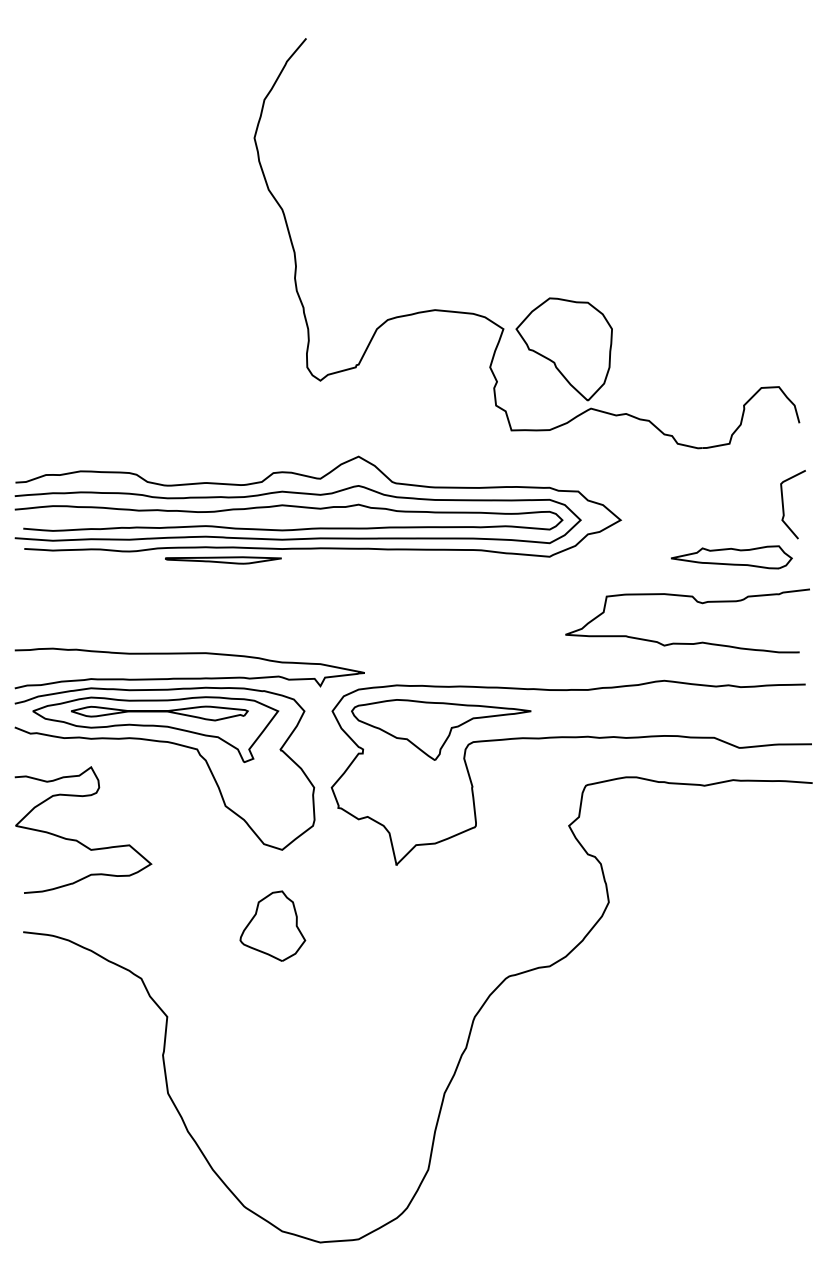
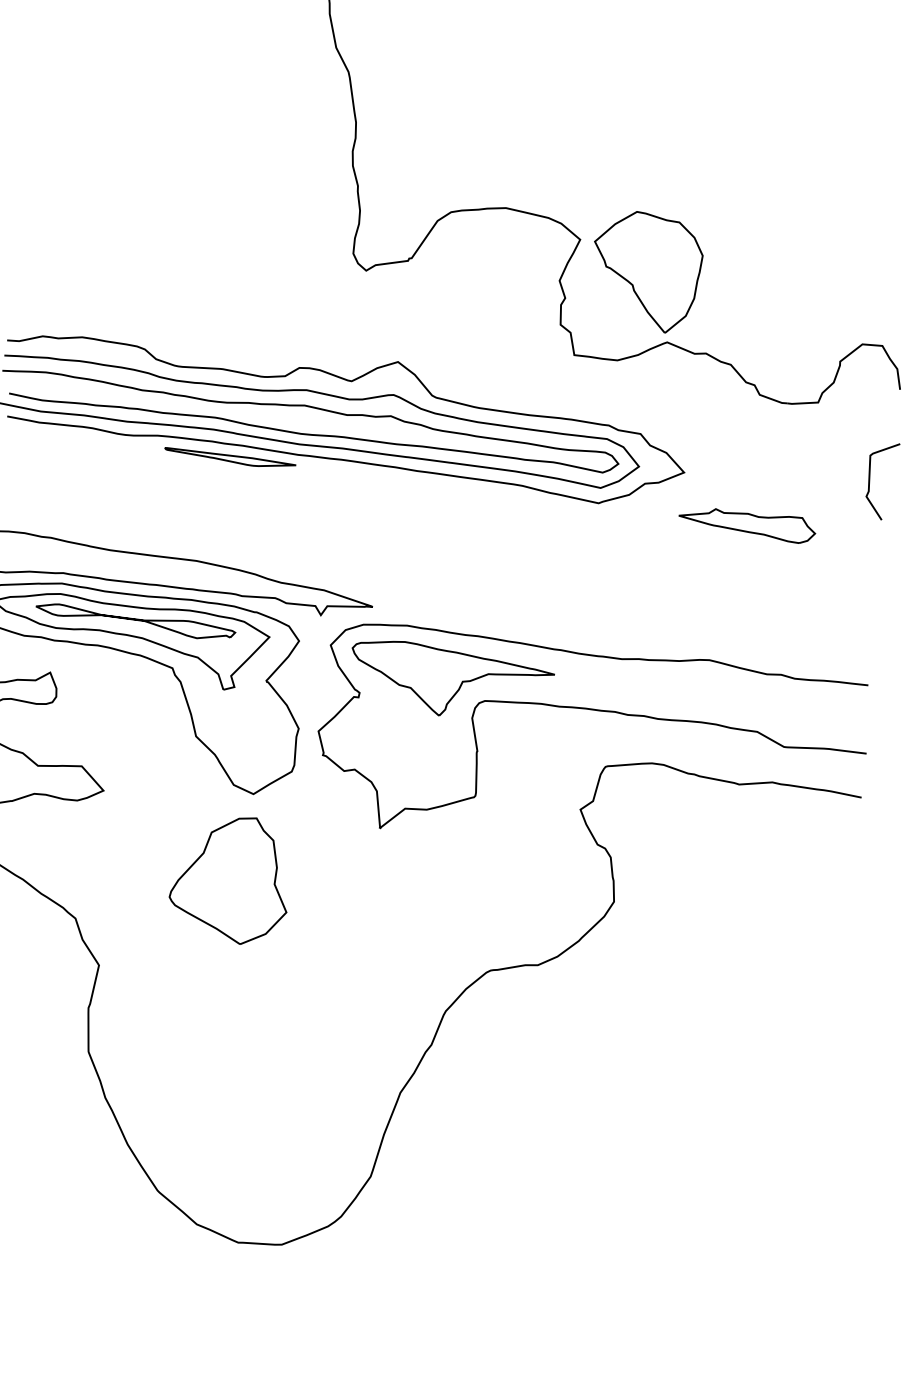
part: (731, 557) -> (747, 523), moved
curve: (696, 602) -> (757, 576), removed
part: (272, 925) -> (231, 877), size x1.6

